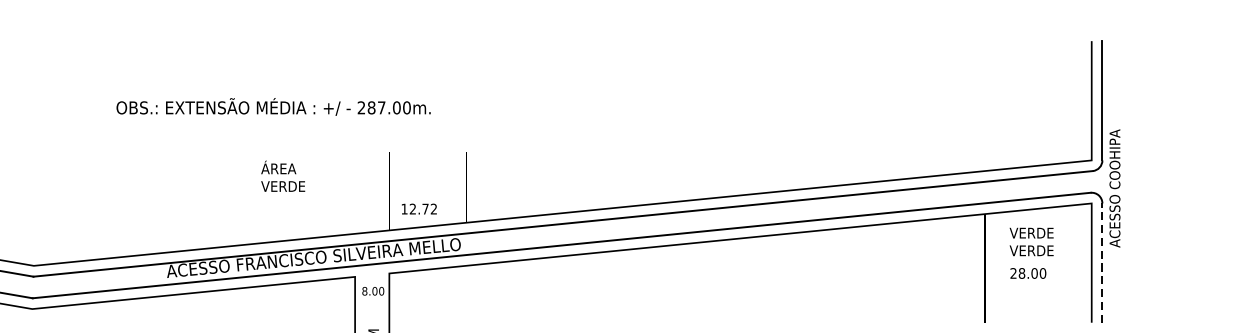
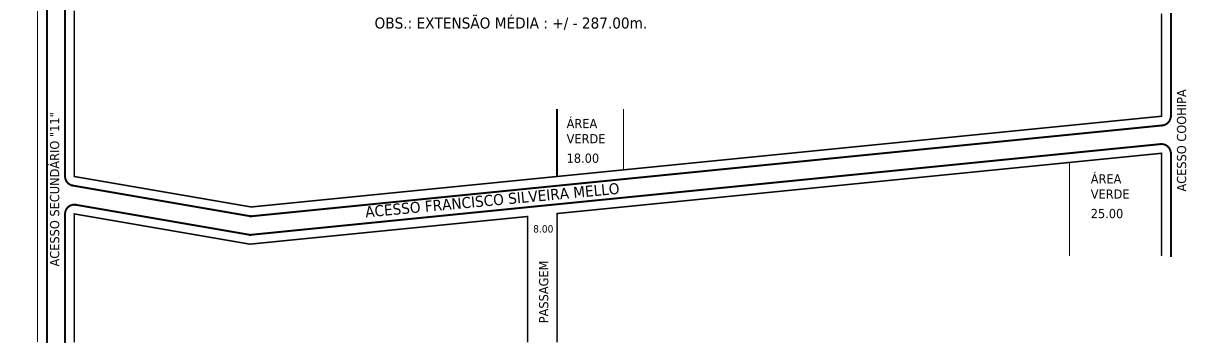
text: (273, 106) -> (510, 21), moved
text: (282, 175) -> (585, 129), moved
text: (423, 208) -> (586, 157), 12.72 -> 18.00
text: (1031, 231) -> (1109, 177), VERDE -> ÁREA
line: (1102, 262) -> (1170, 204), dashed -> solid
text: (1021, 273) -> (1101, 213), 28.00 -> 25.00

